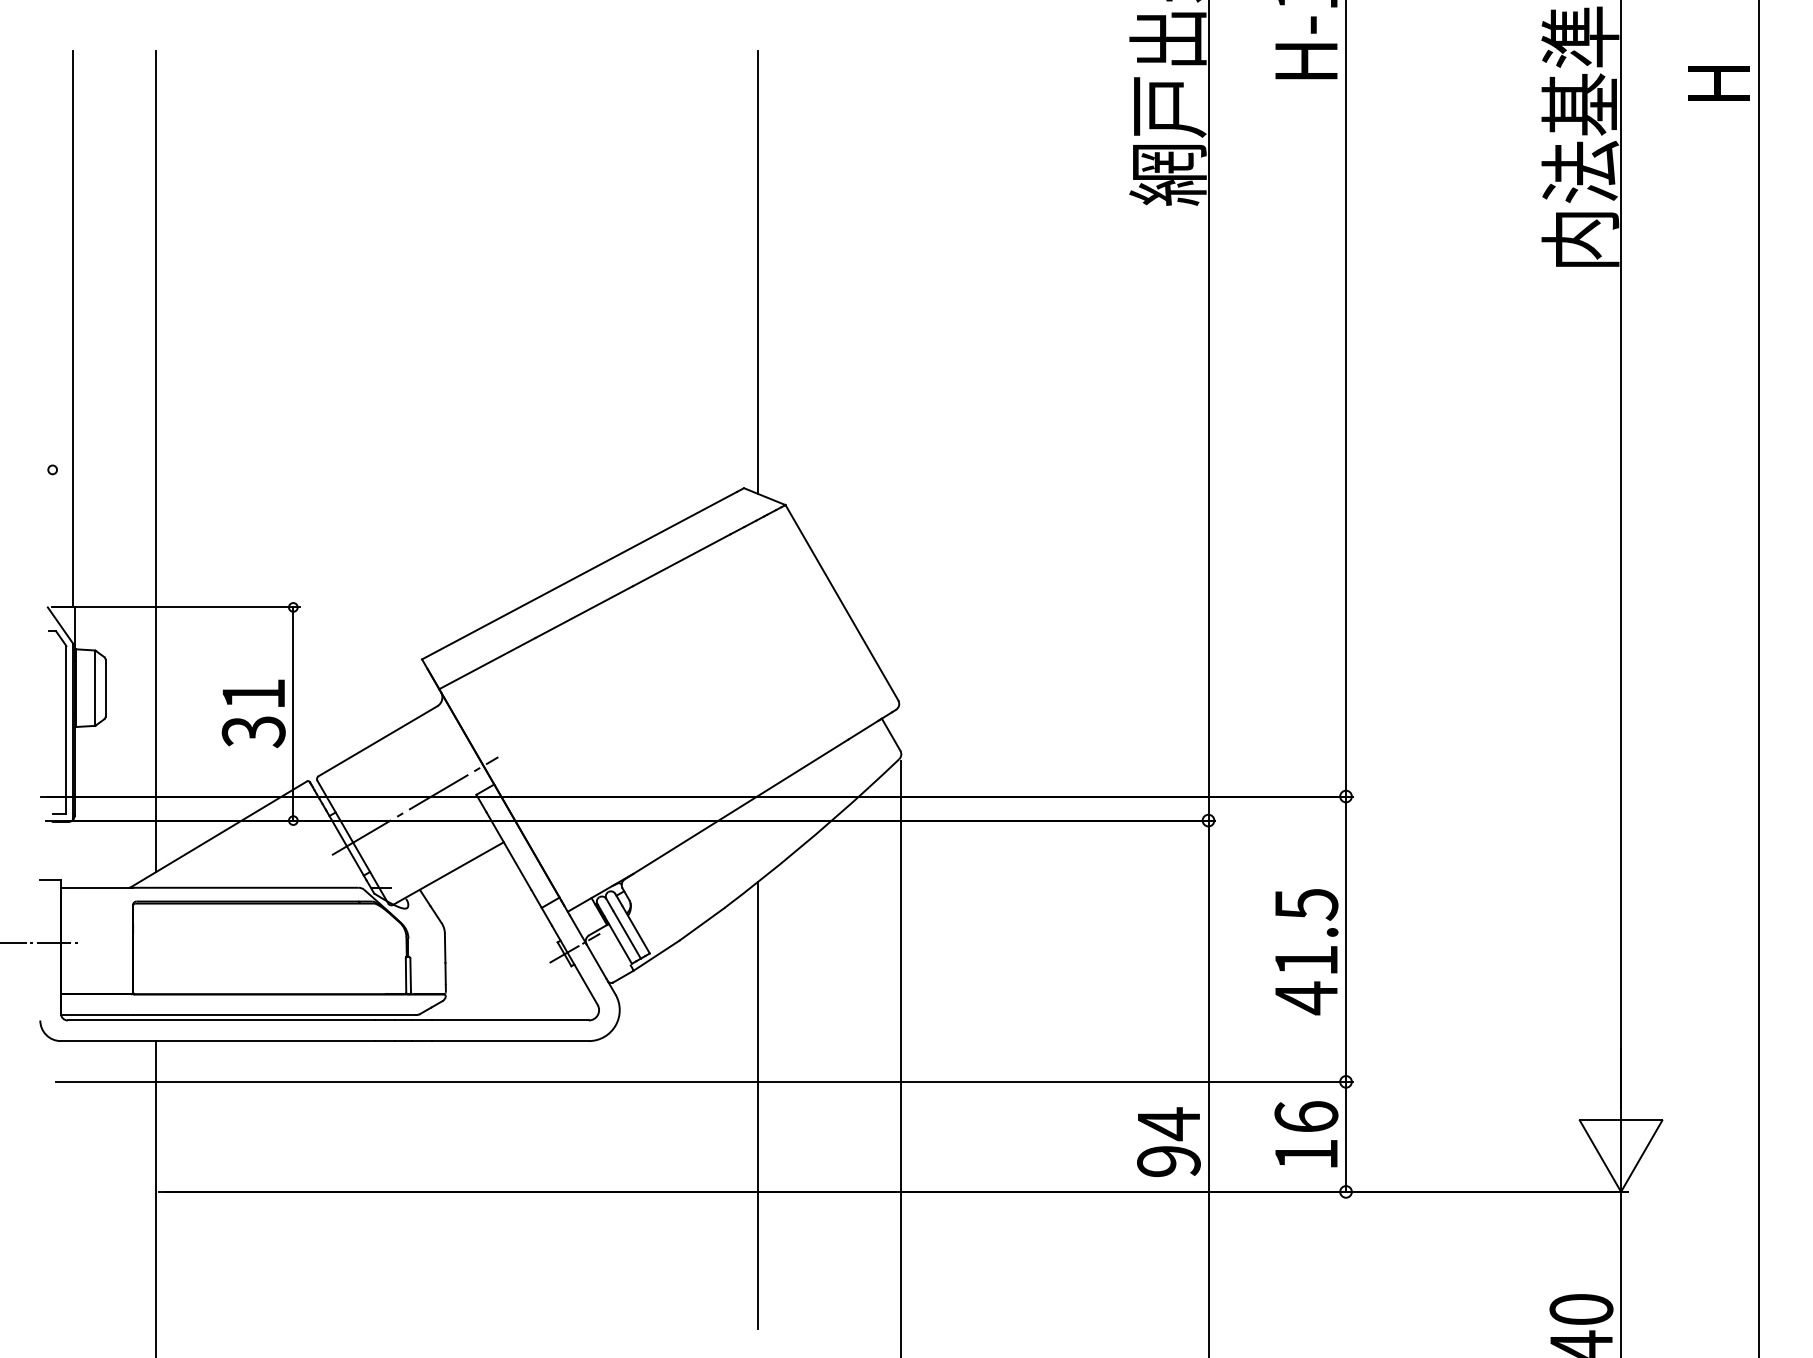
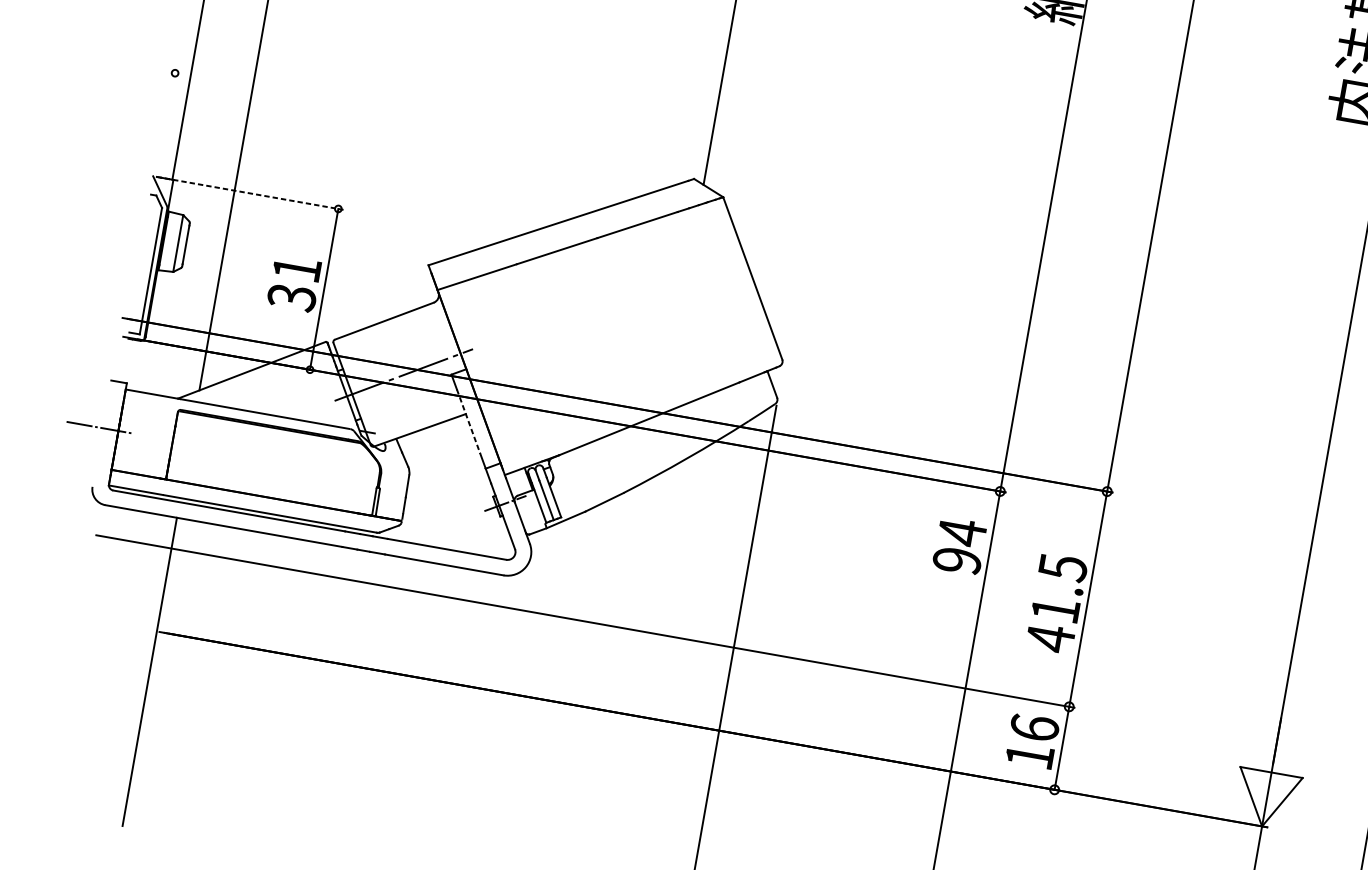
line: (176, 607) -> (250, 193), solid -> dashed
line: (509, 851) -> (468, 421), solid -> dashed
line: (757, 1105) -> (622, 646), removed
text: (1168, 1141) -> (959, 545), moved

